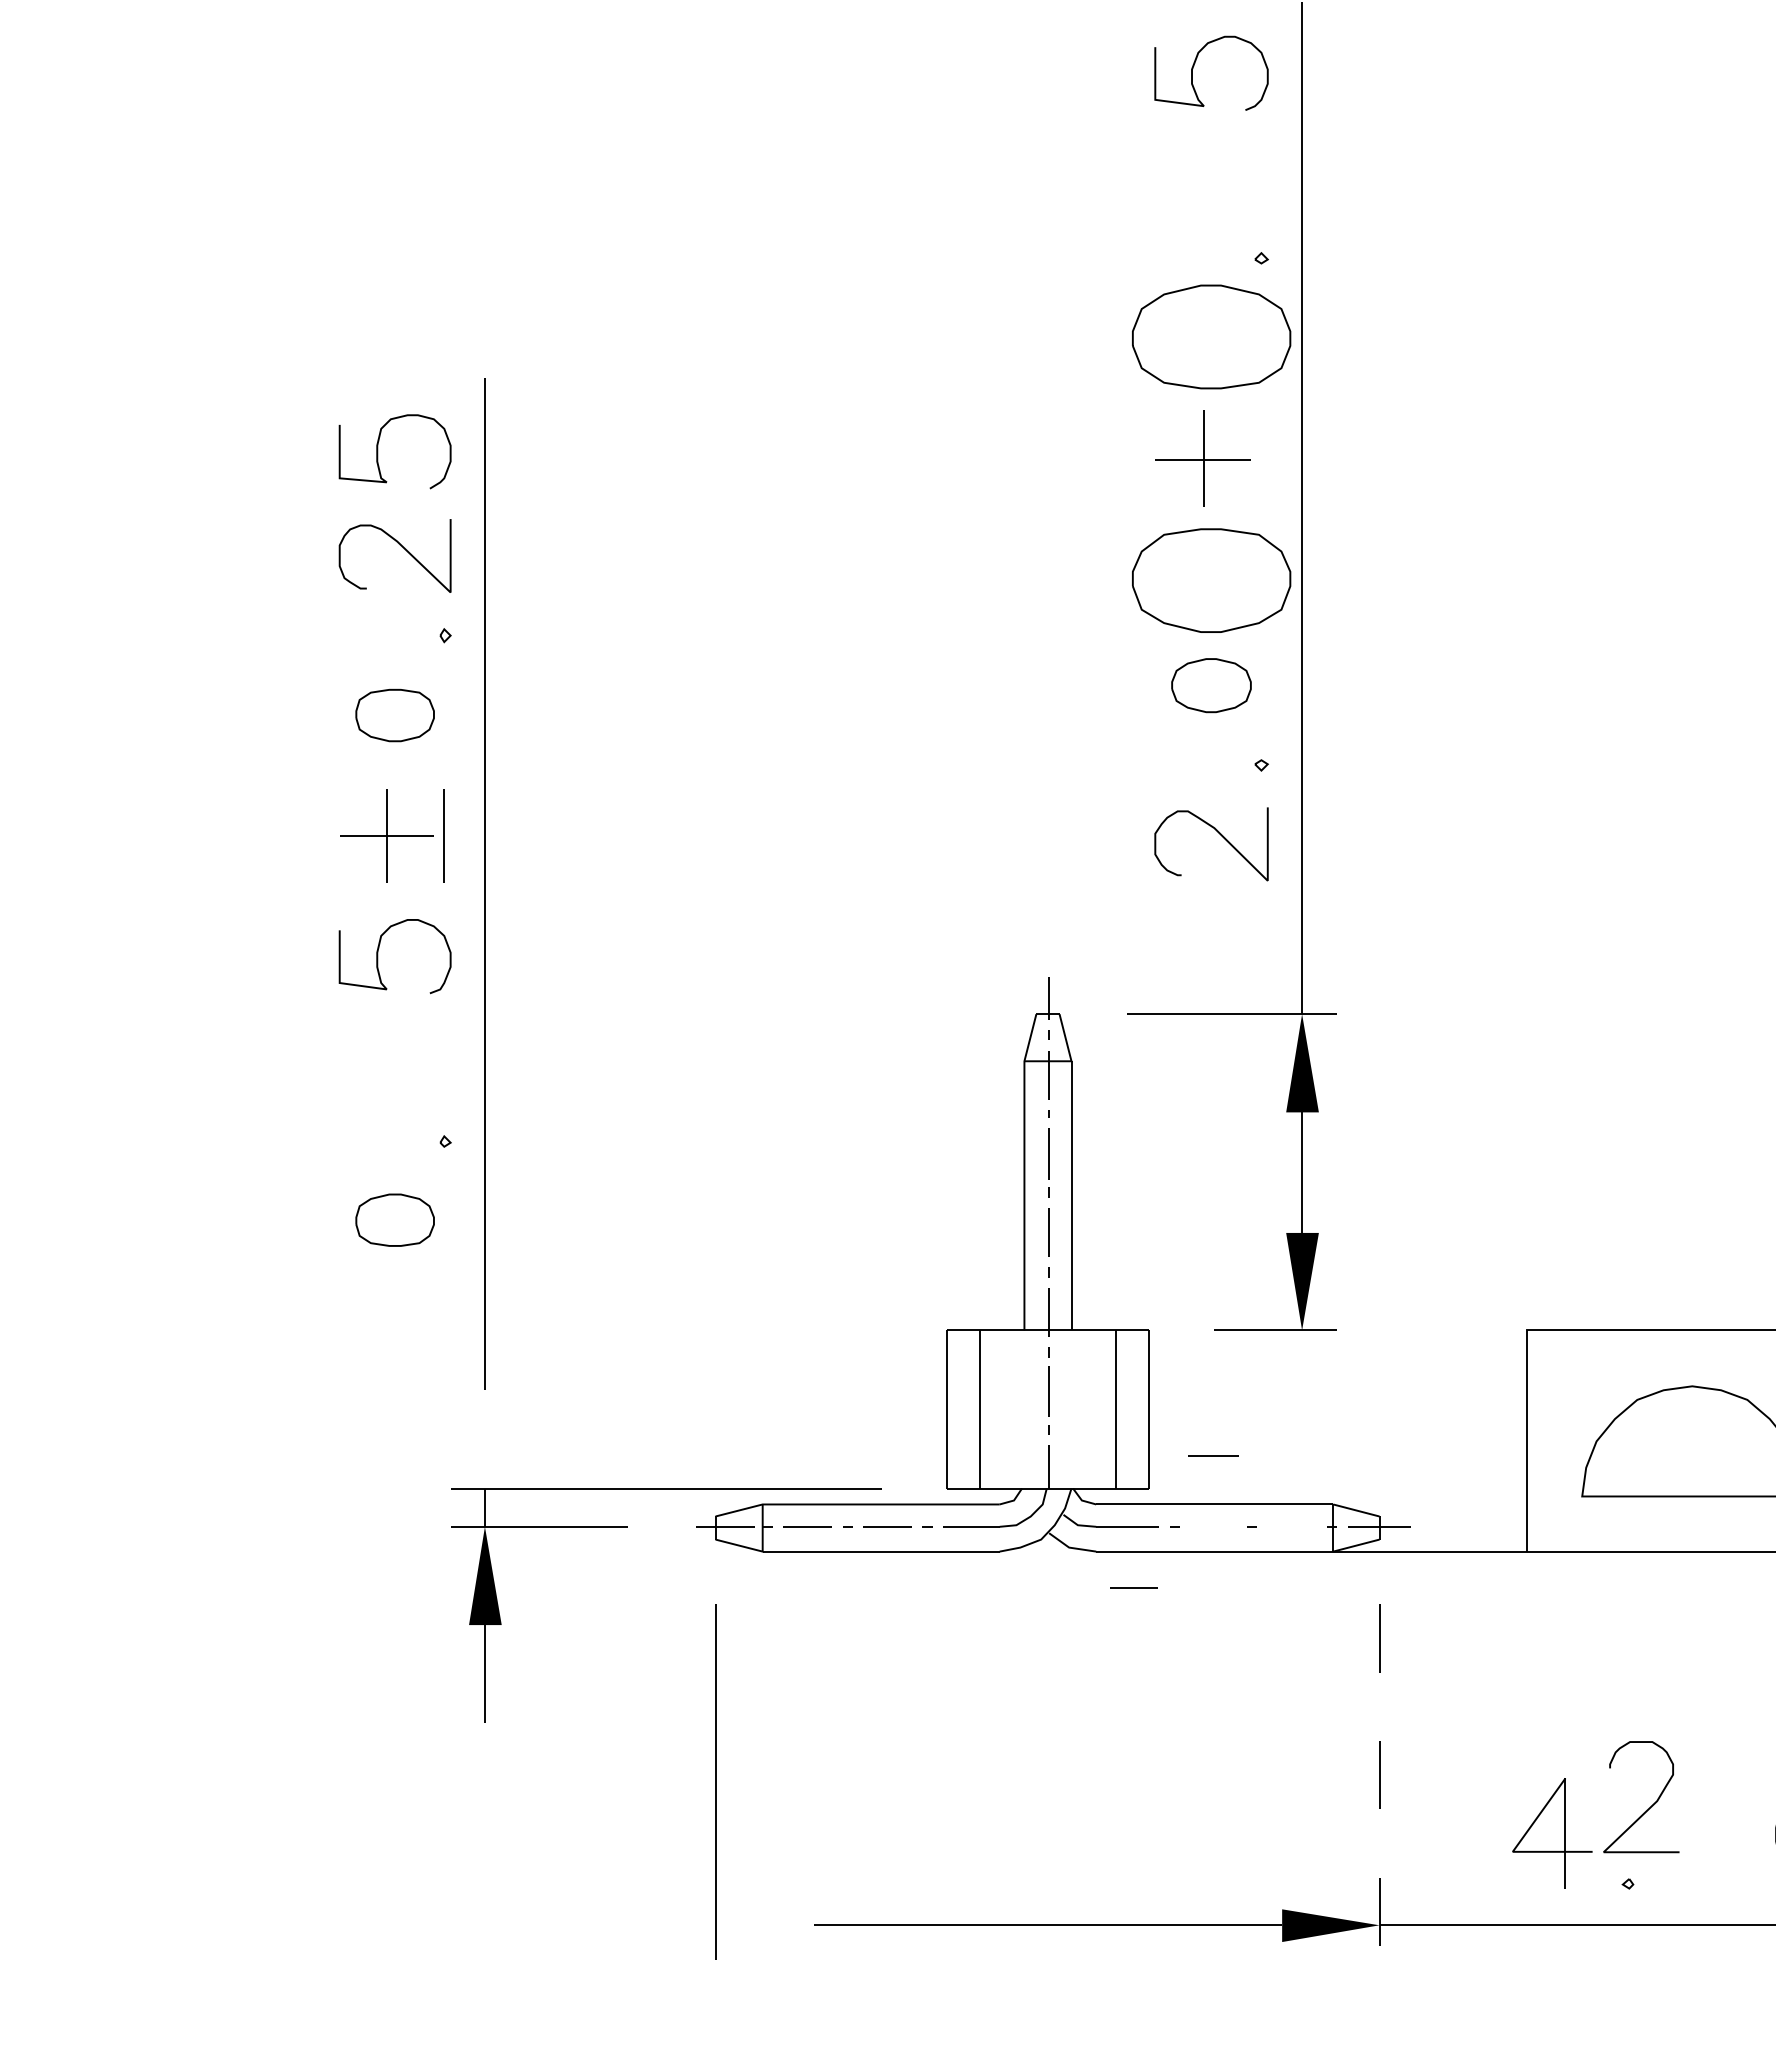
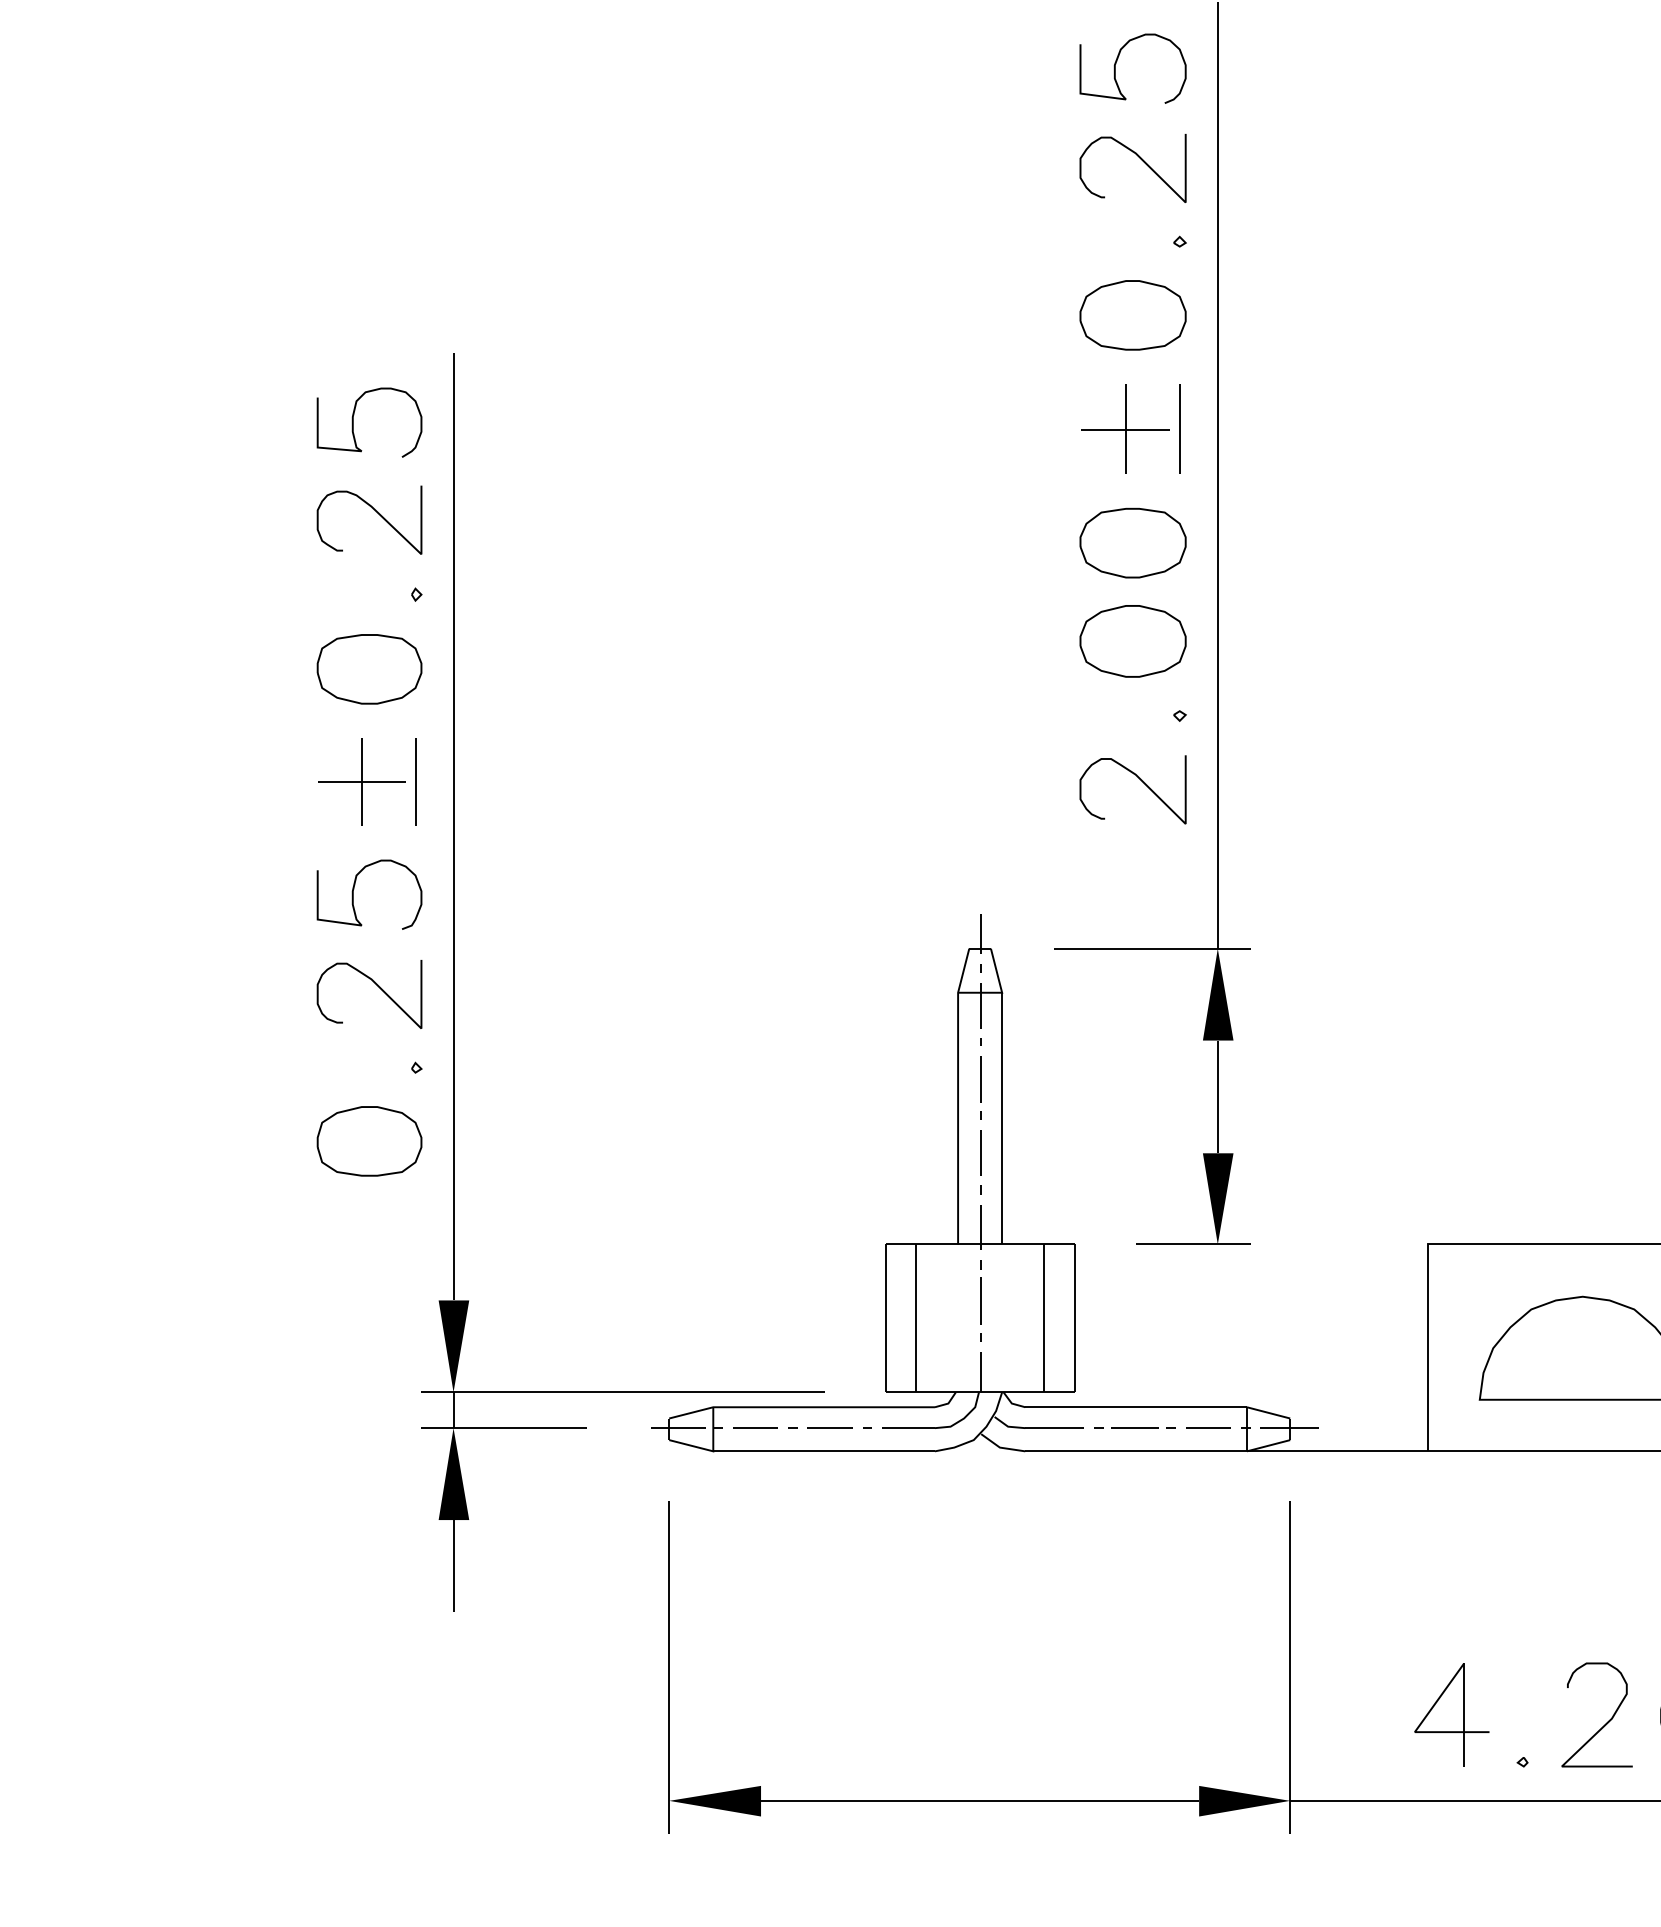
curve: (1219, 170) -> (1140, 159), added
part: (1210, 337) -> (1132, 315), size x0.71
line: (1261, 457) -> (1179, 428), added
part: (1210, 579) -> (1132, 542), size x0.71
part: (1210, 685) -> (1132, 641), size x1.43
part: (395, 715) -> (369, 669), size x1.43
curve: (403, 1054) -> (377, 986), added
part: (395, 1220) -> (369, 1141), size x1.43
fill: (484, 1439) -> (453, 1346), added
line: (1213, 1455) -> (1134, 1427), moved
line: (1133, 1587) -> (1208, 1427), moved
line: (1379, 1782) -> (1290, 1667), dashed -> solid
curve: (1650, 1806) -> (1605, 1723), moved
fill: (765, 1924) -> (715, 1800), added

